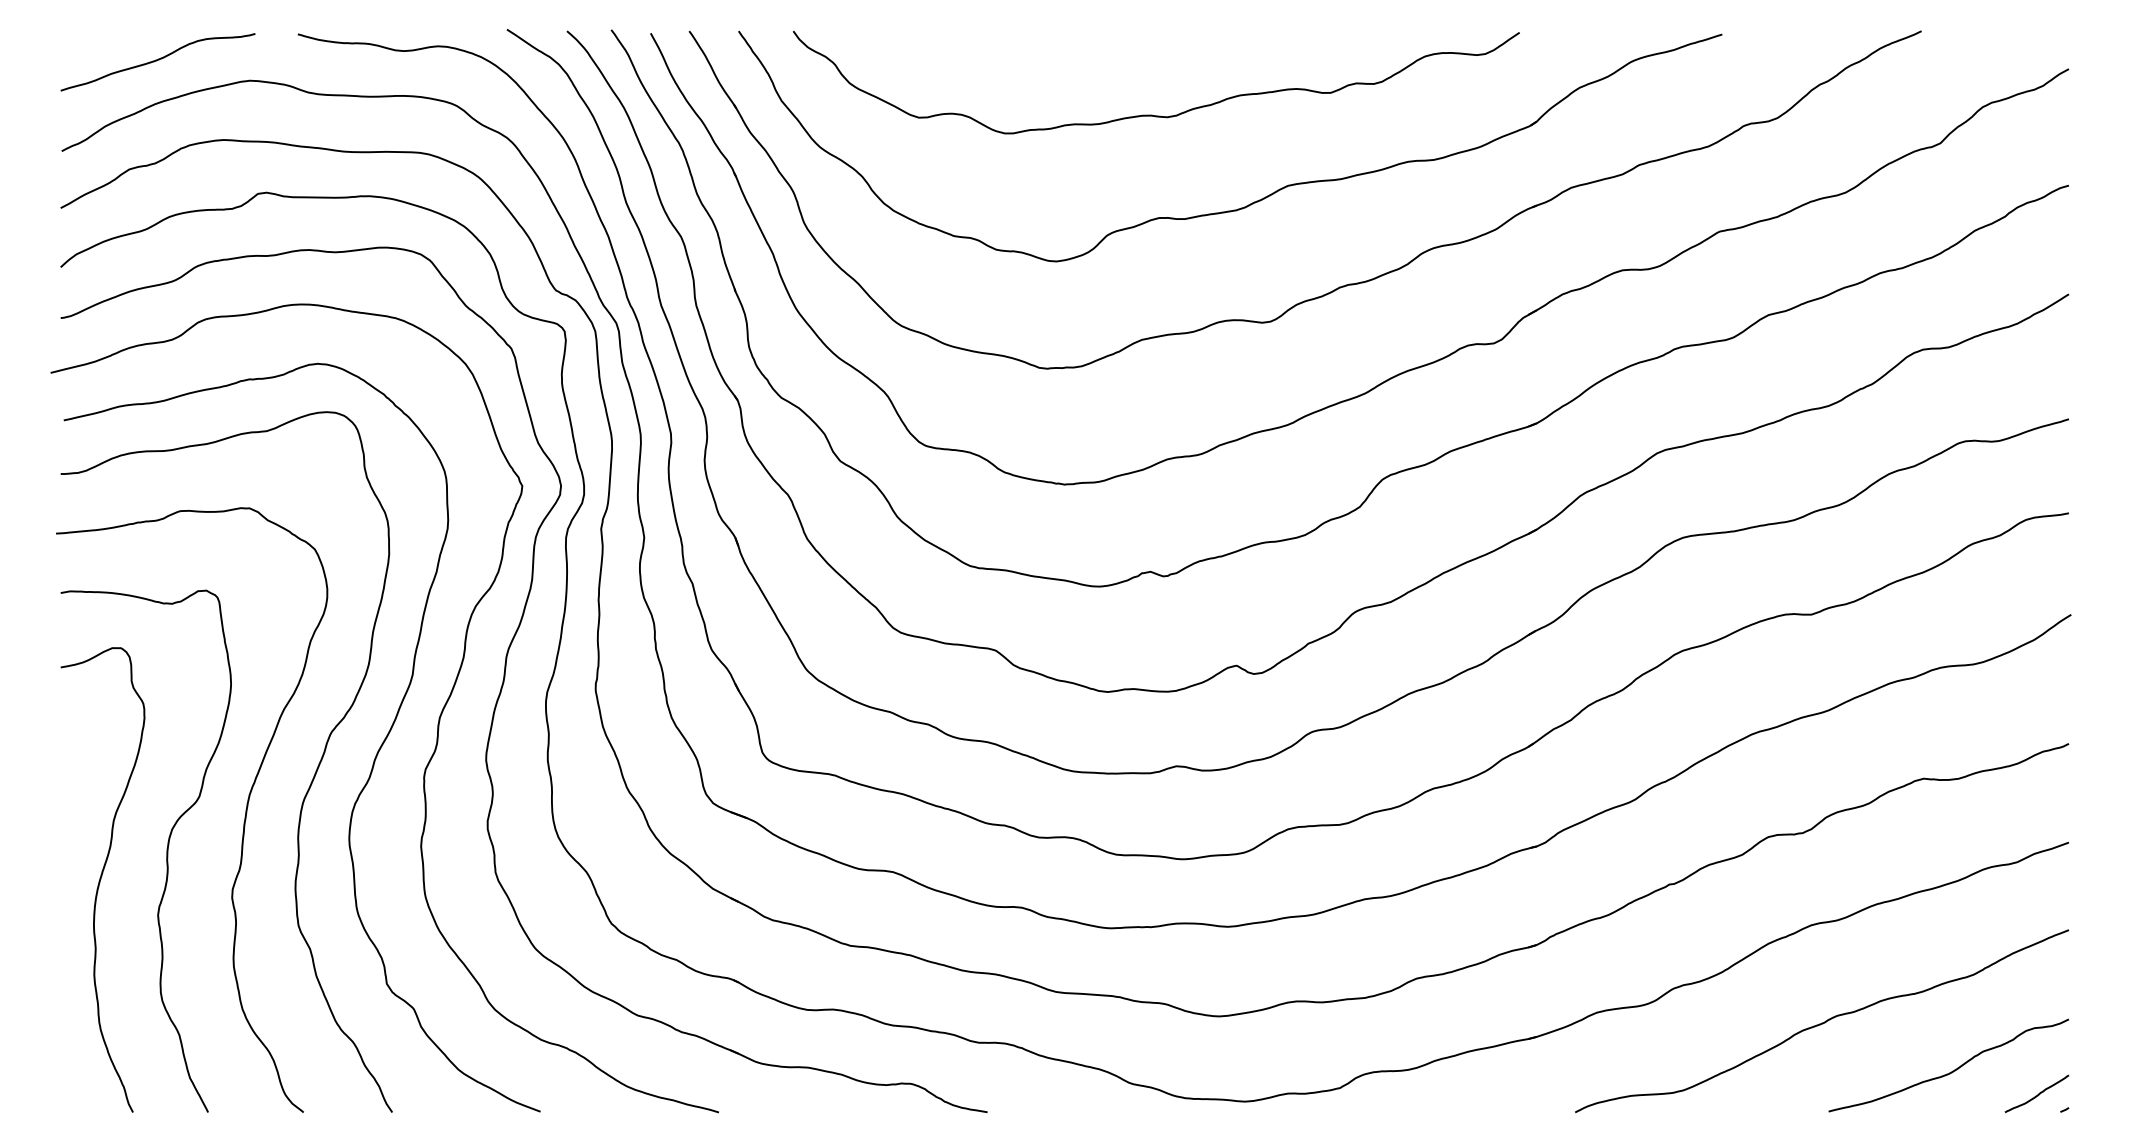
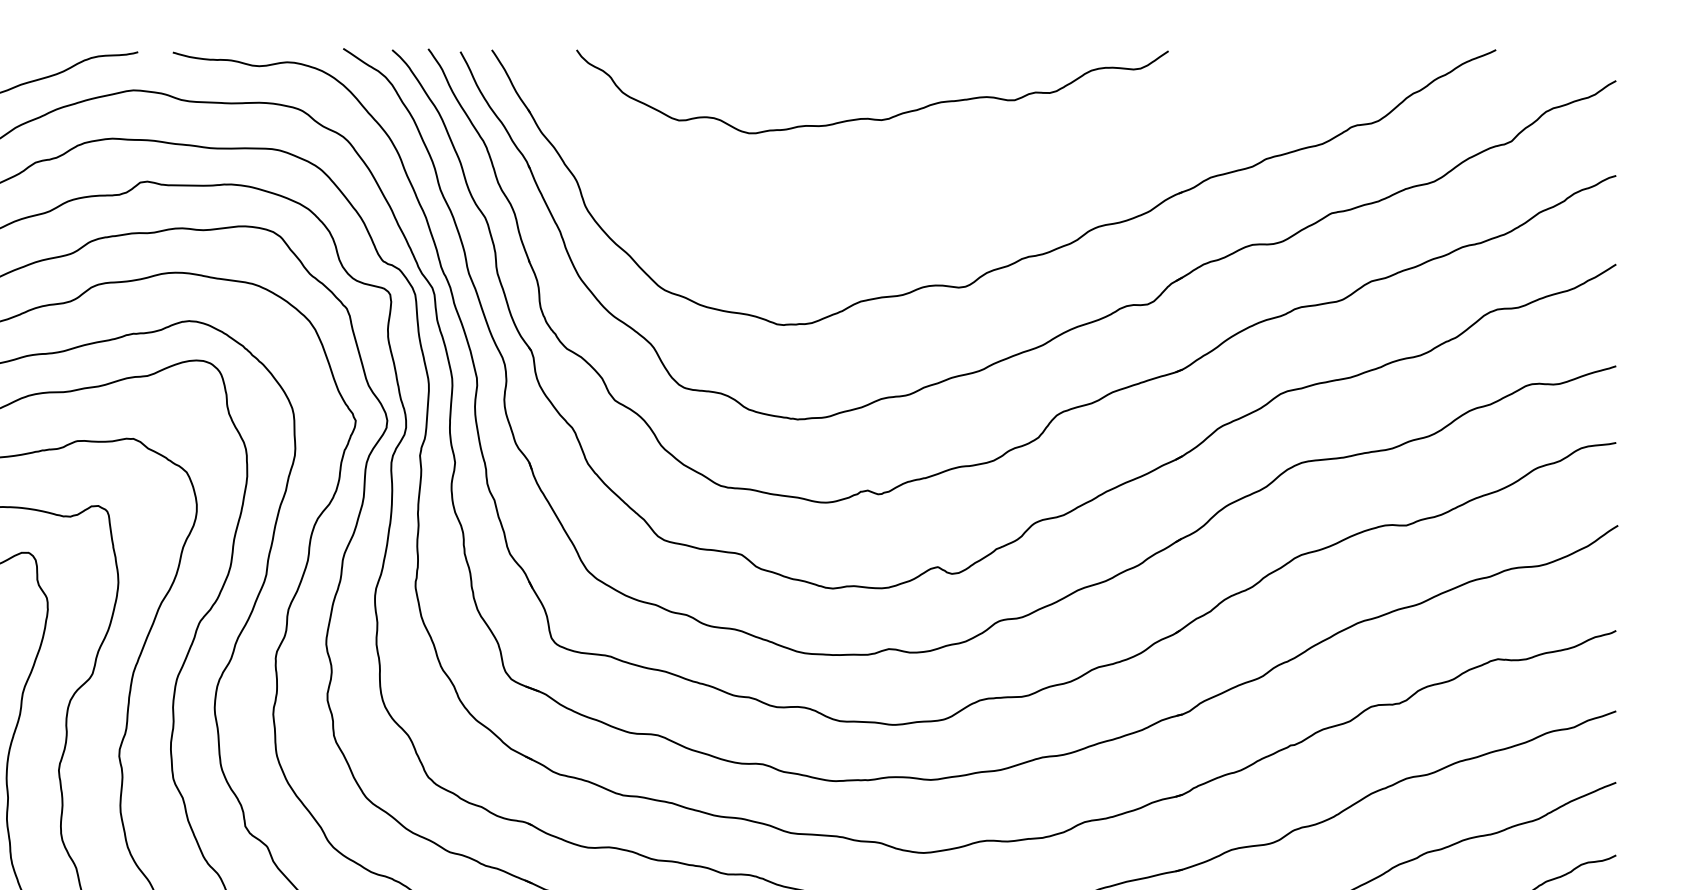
part: (1256, 200) -> (954, 187), removed

